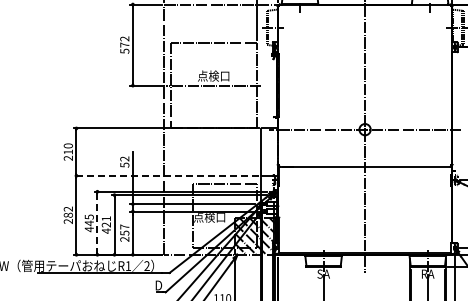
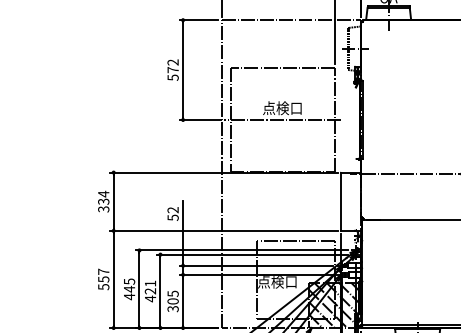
text: (67, 151) -> (102, 200), 210 -> 334
line: (166, 175) -> (224, 230), dashed -> solid
text: (67, 214) -> (102, 278), 282 -> 557
line: (97, 223) -> (139, 289), dashed -> solid
text: (124, 232) -> (172, 300), 257 -> 305

